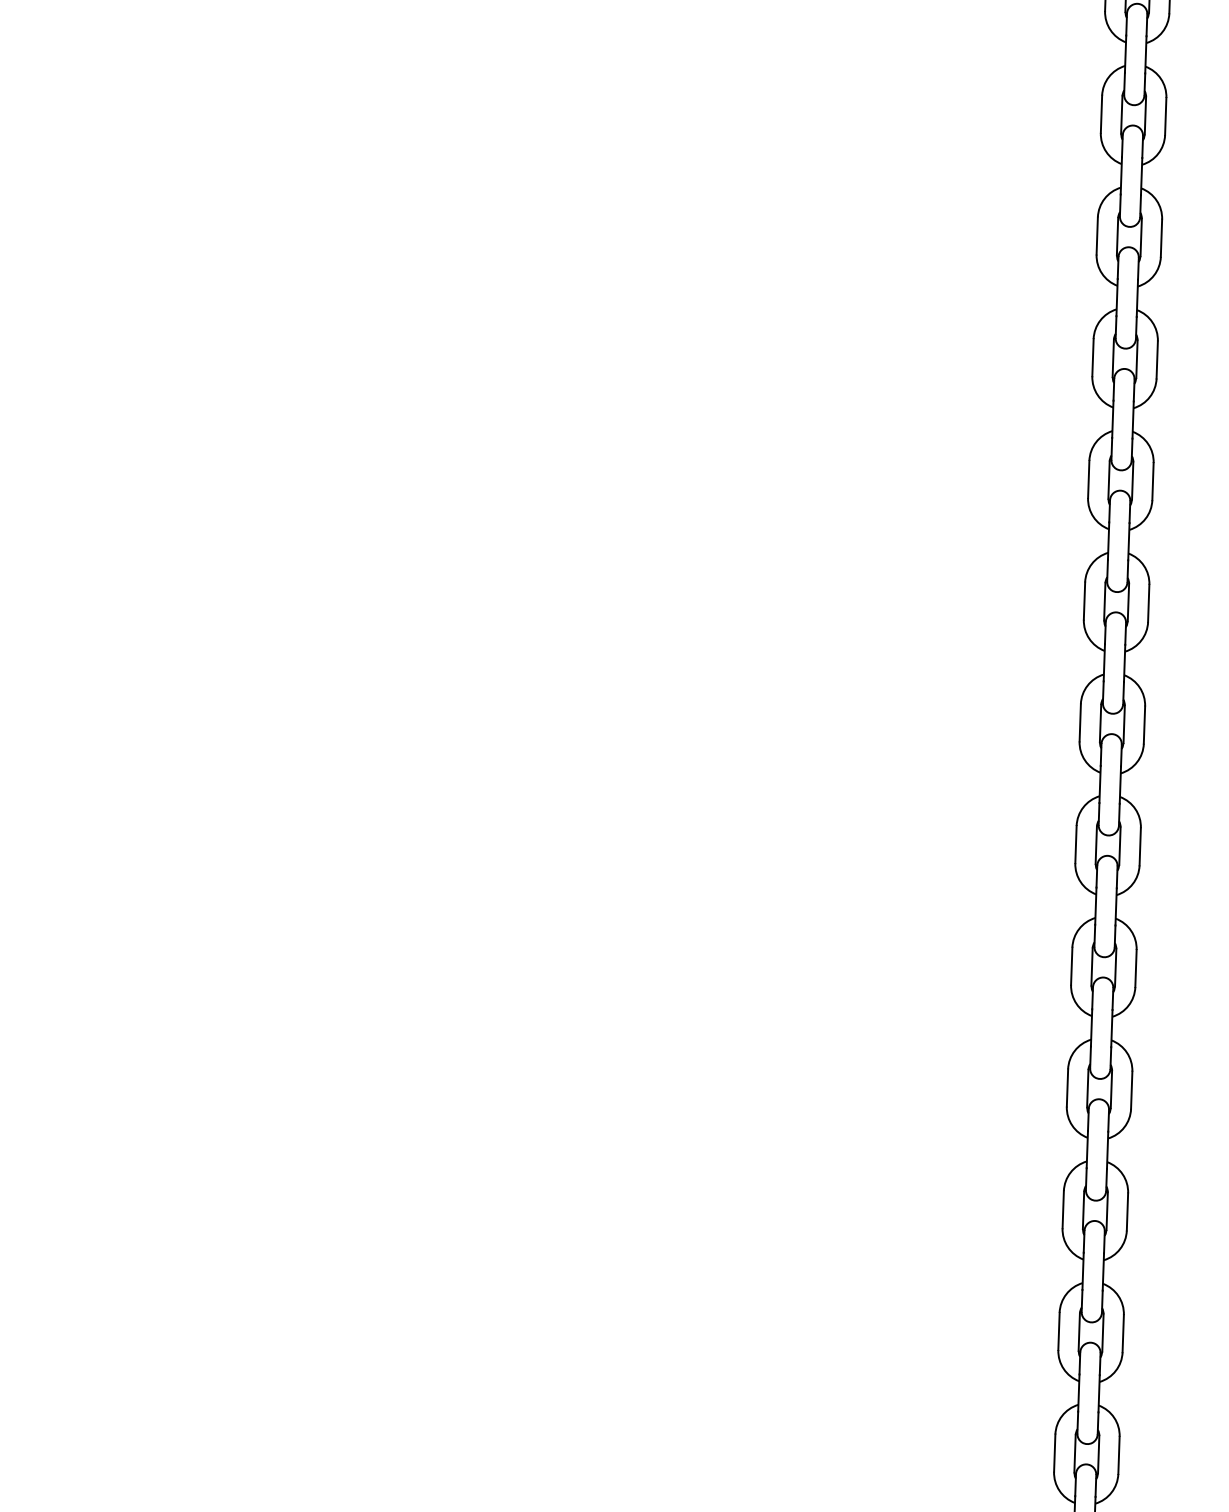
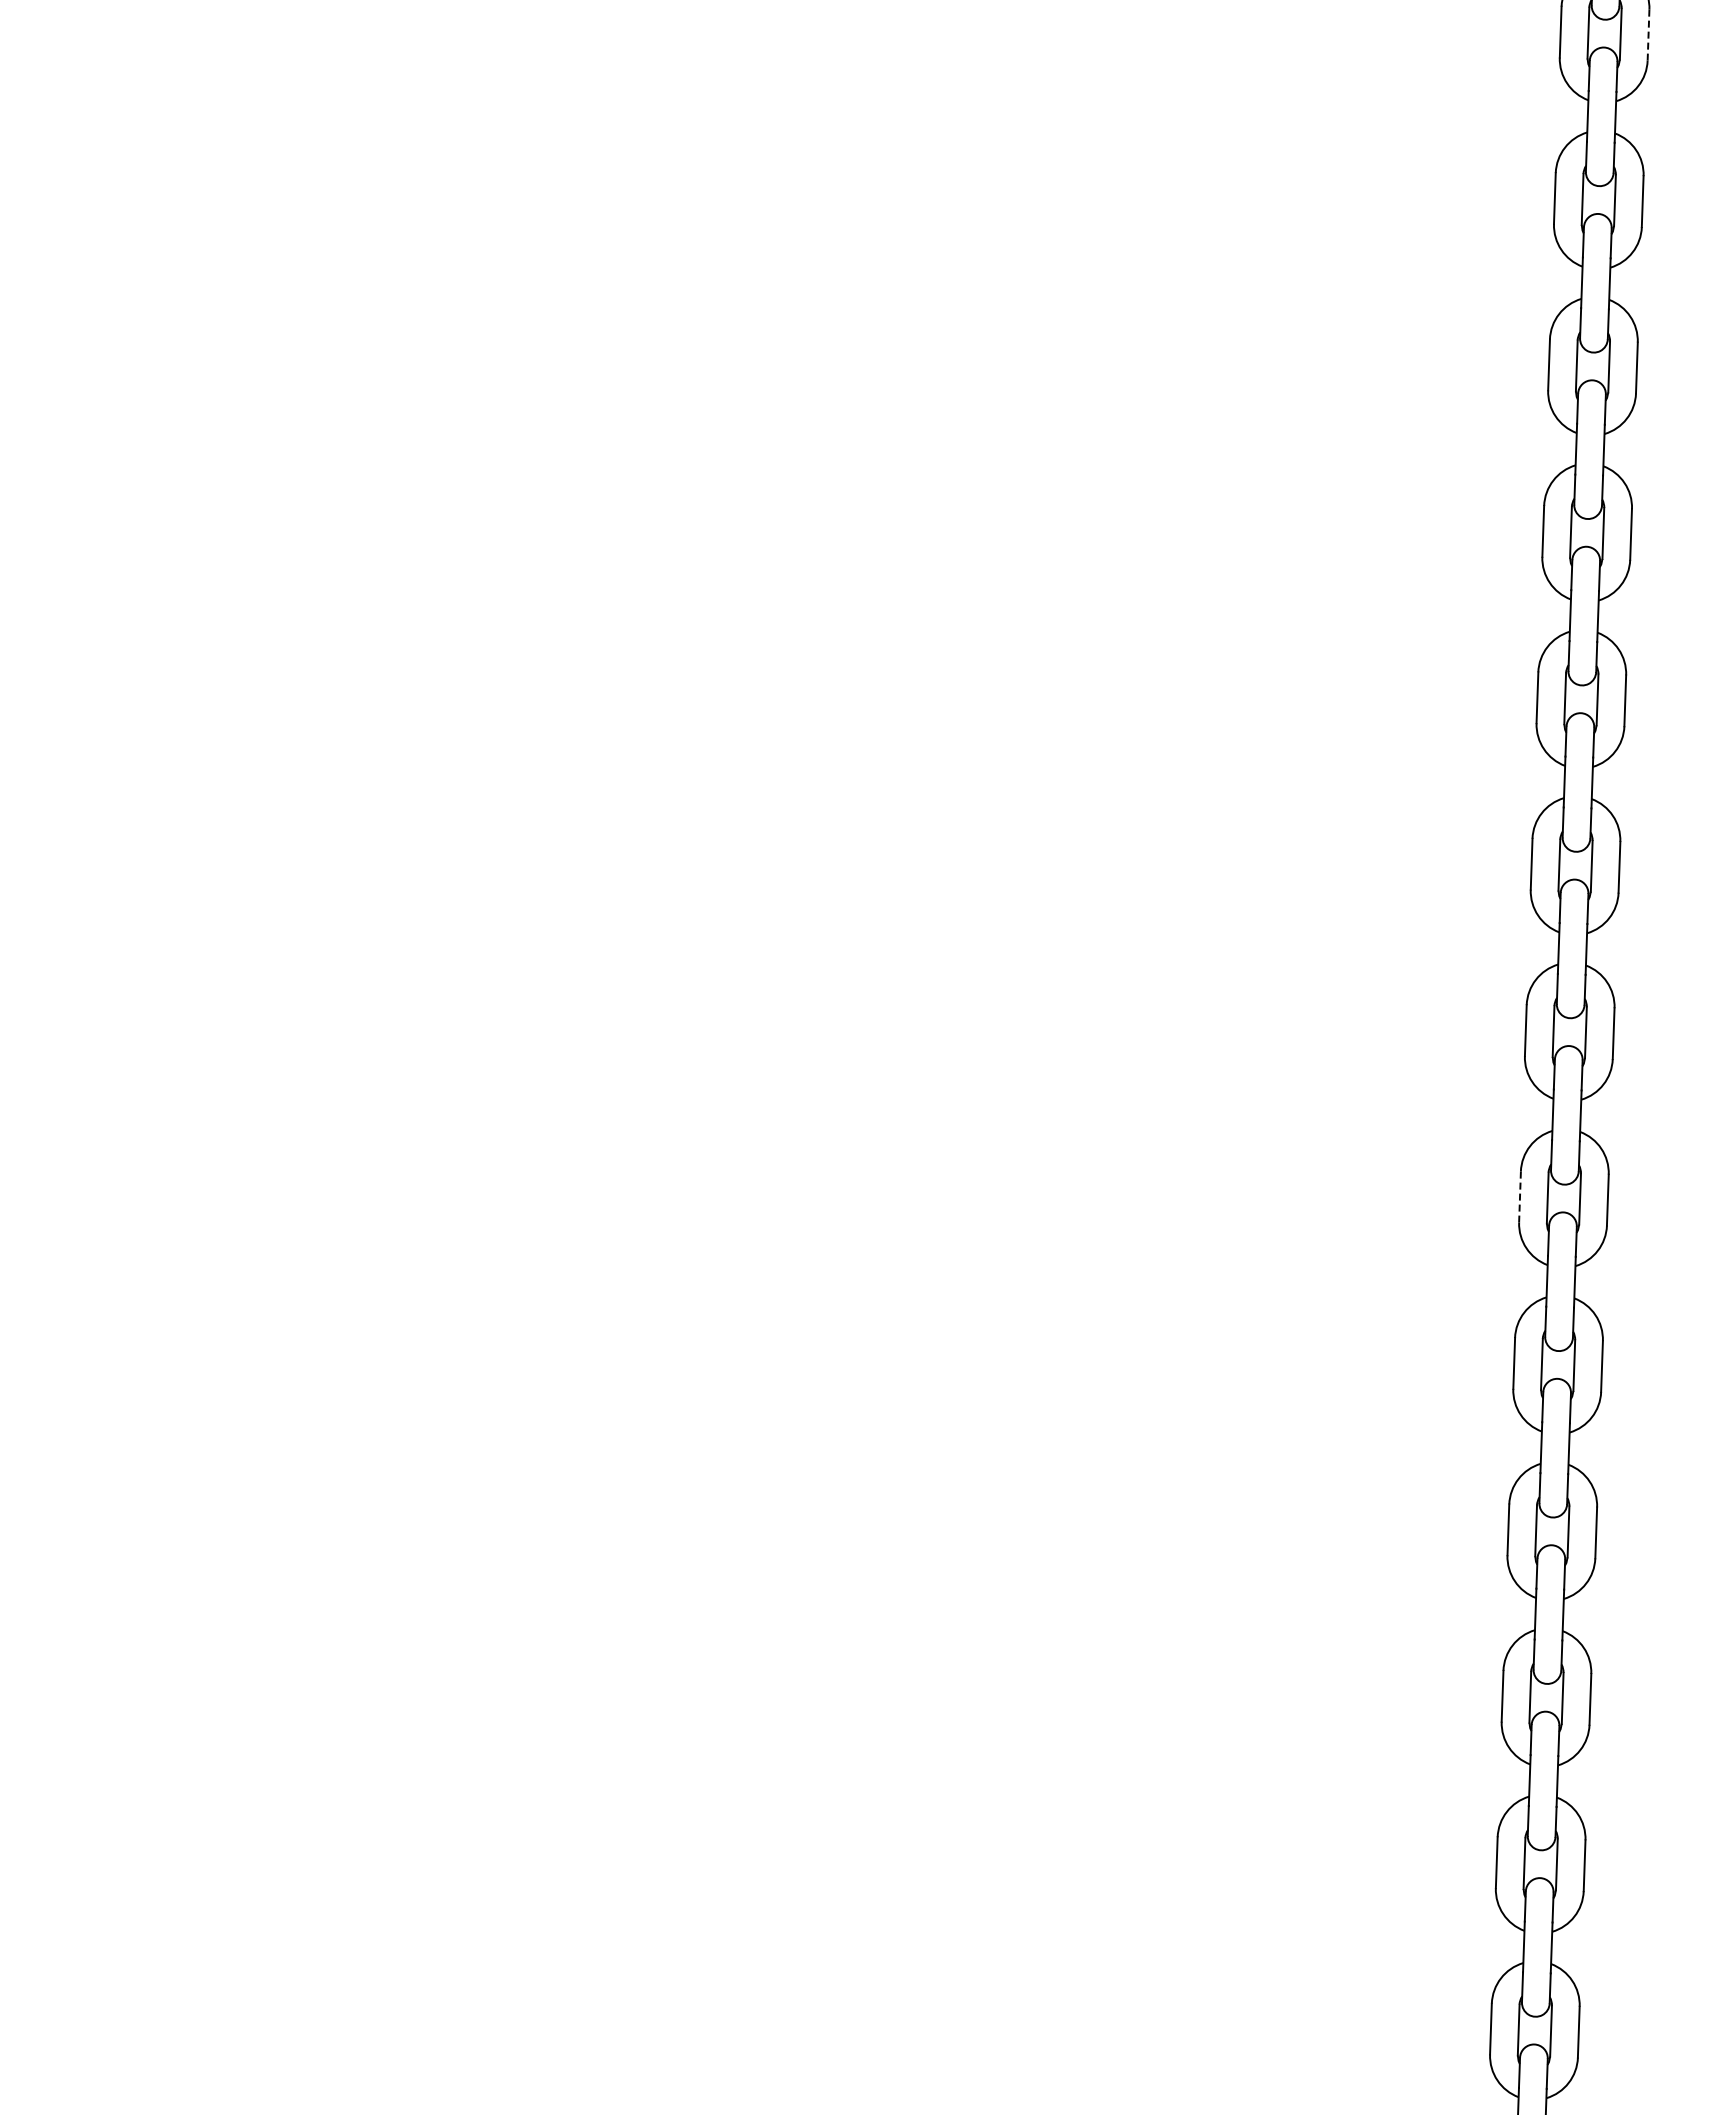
line: (1165, 116) -> (1648, 34), solid -> dashed
line: (1071, 966) -> (1519, 1197), solid -> dashed

